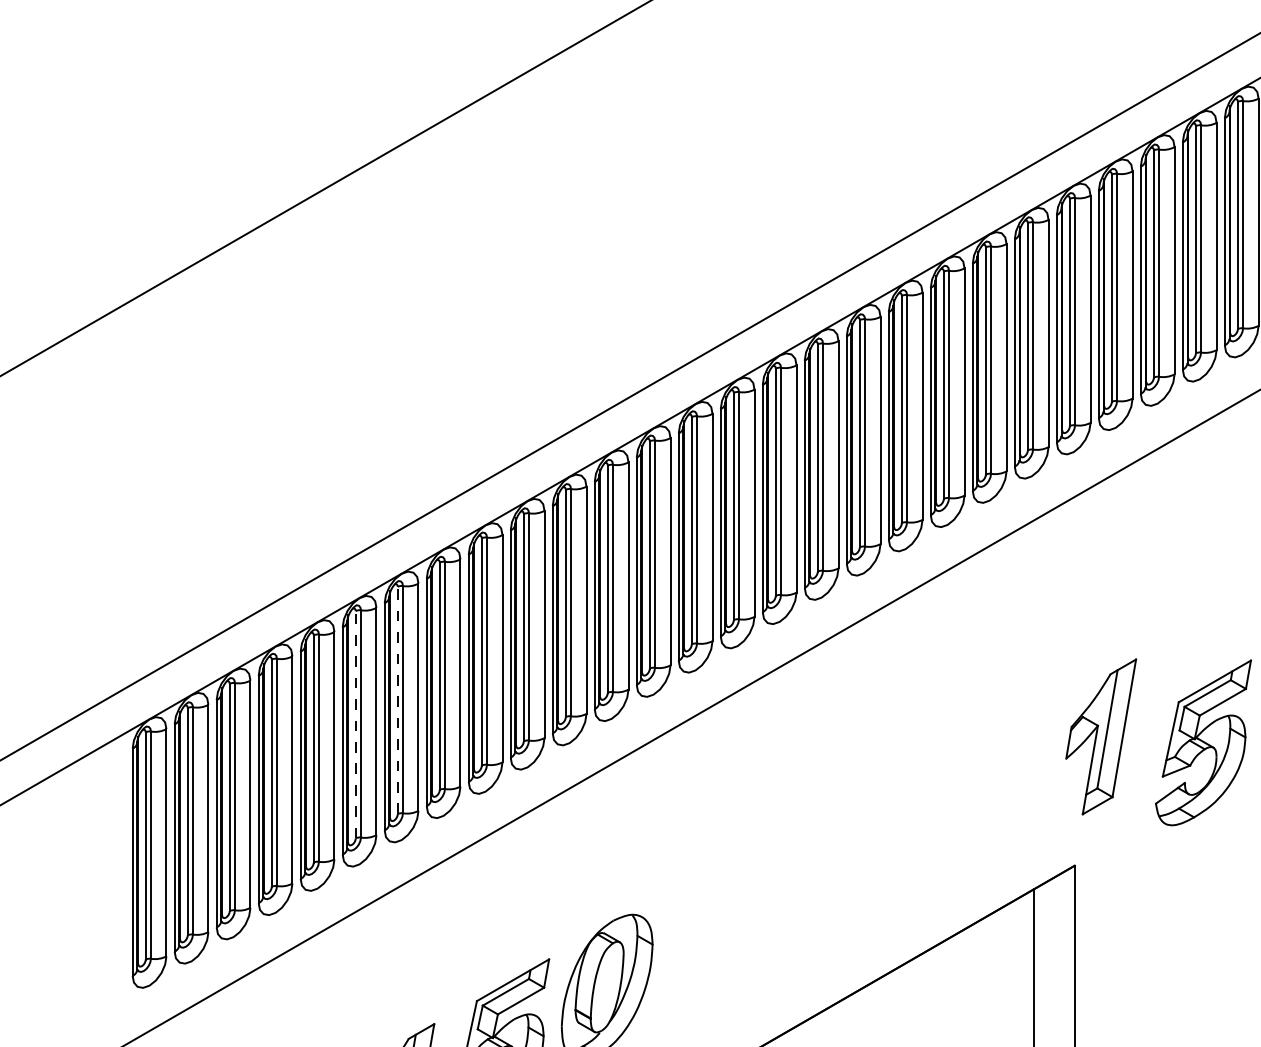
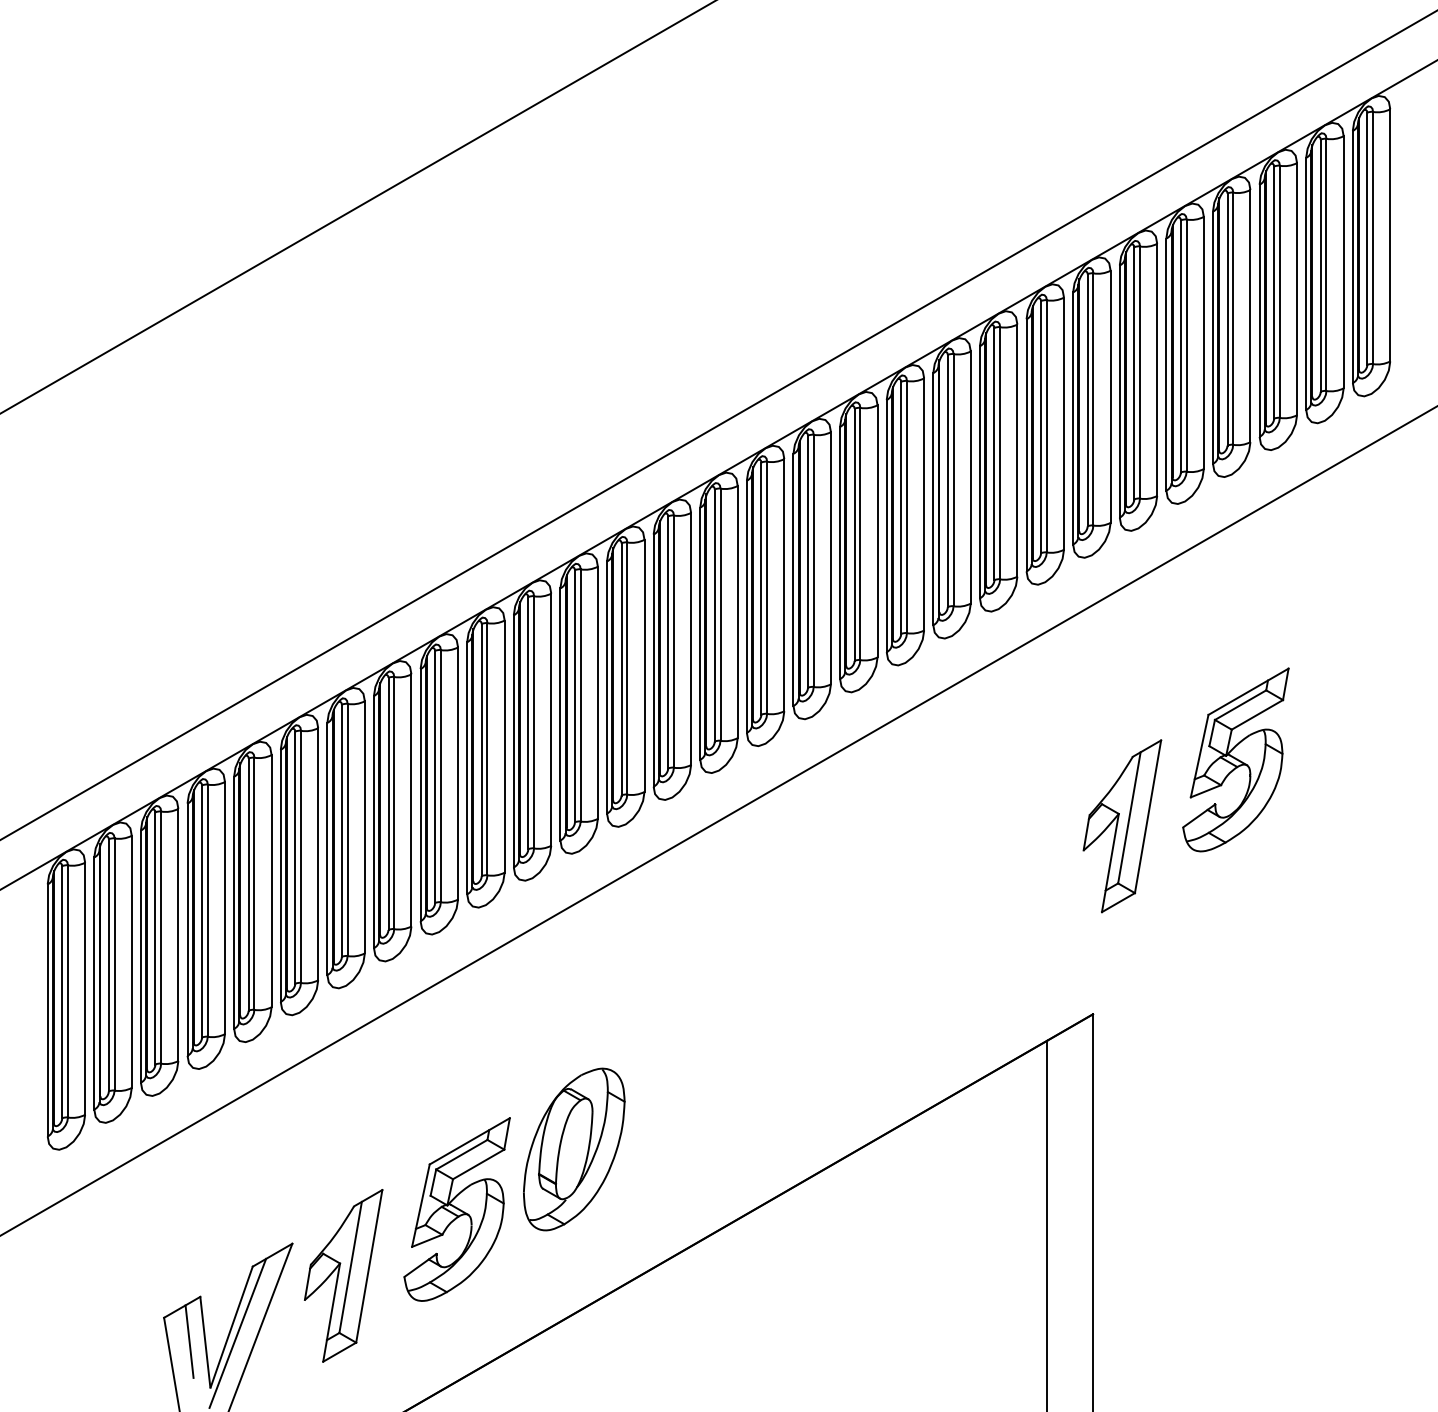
line: (397, 700) -> (341, 830), dashed -> solid
line: (355, 724) -> (295, 857), dashed -> solid
part: (1101, 737) -> (1122, 826), moved
part: (1203, 742) -> (1235, 759), moved

